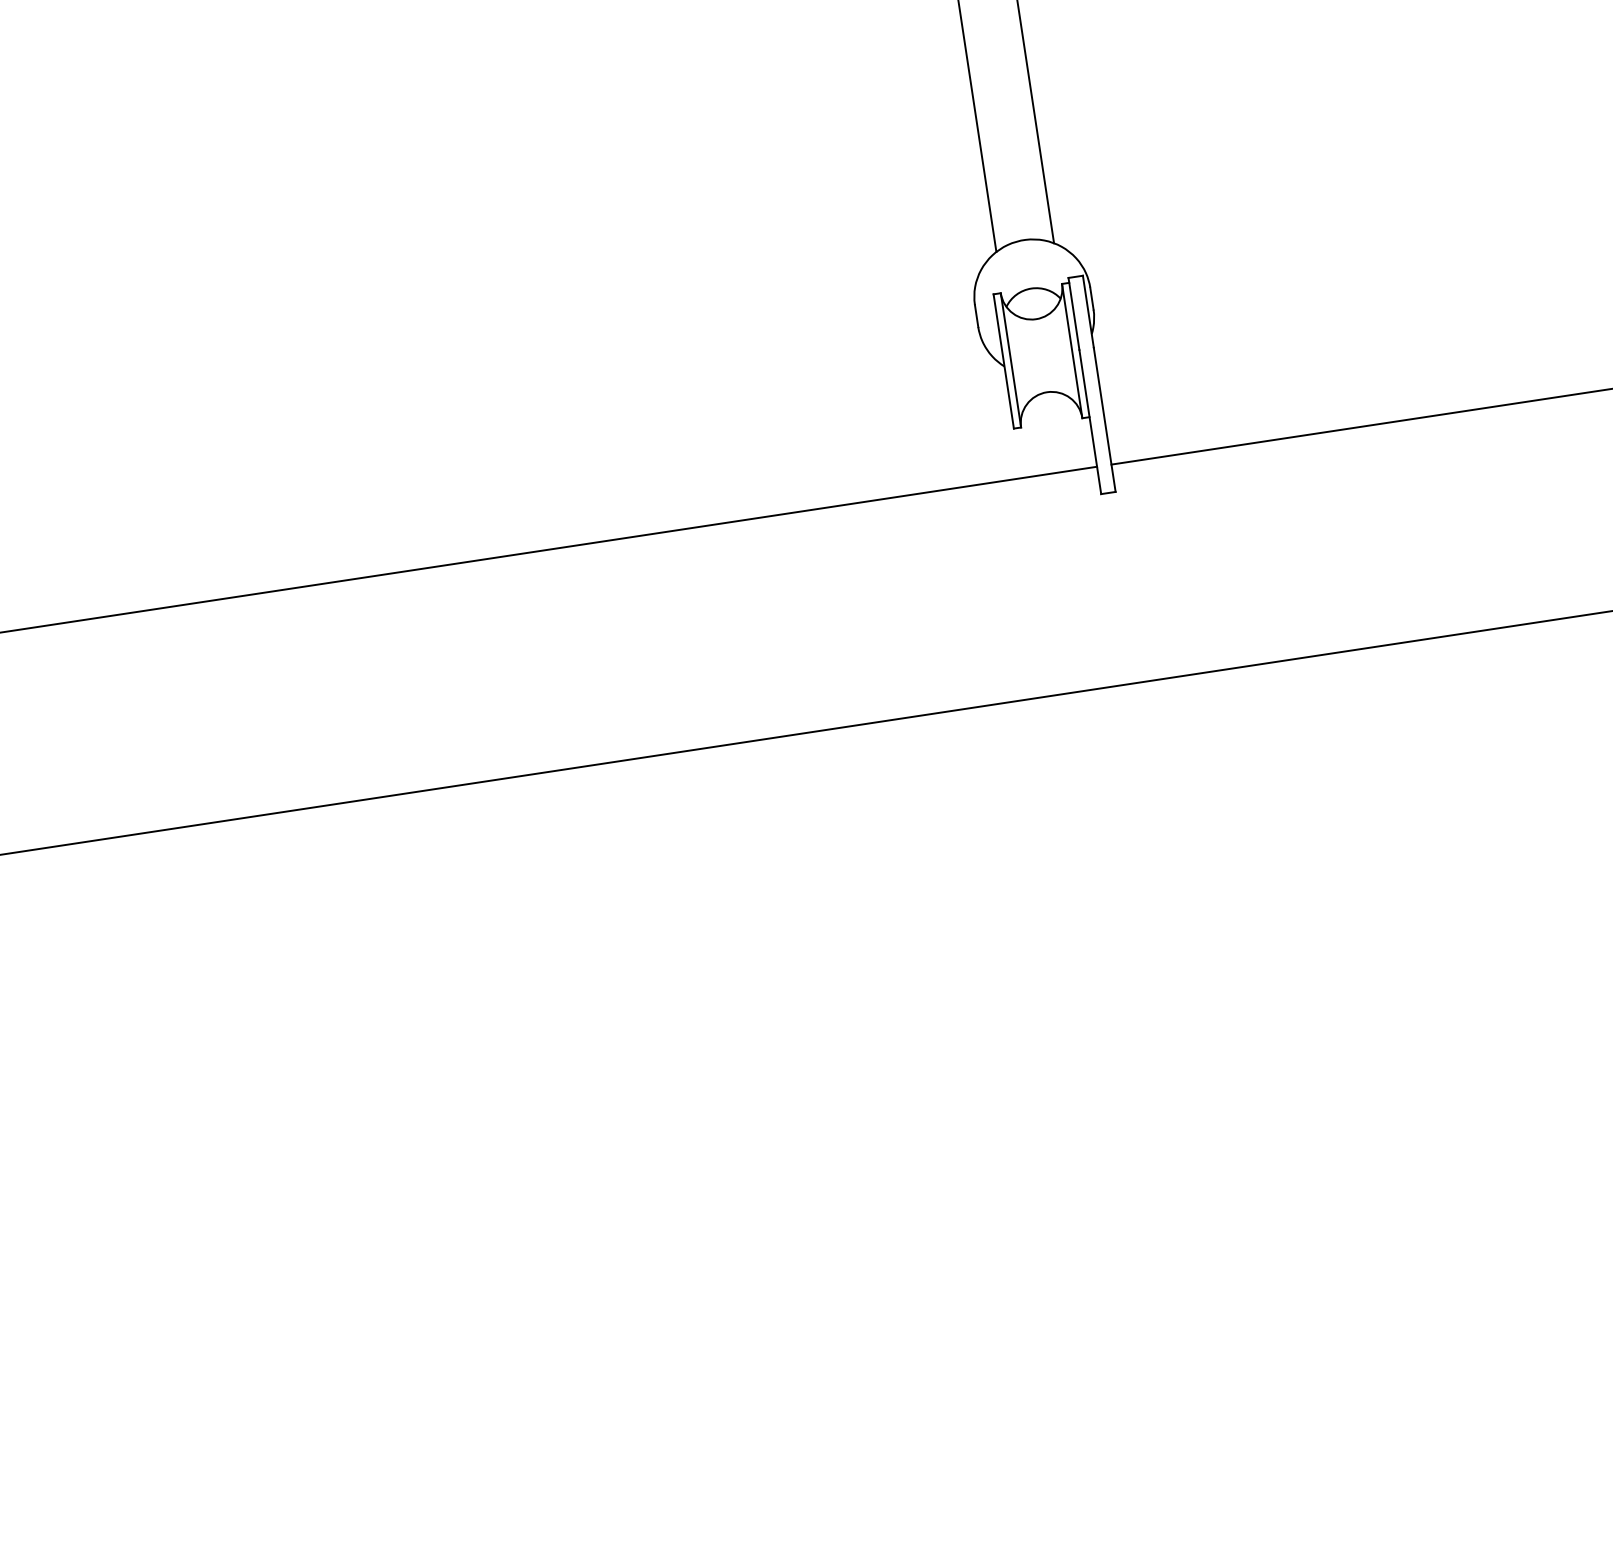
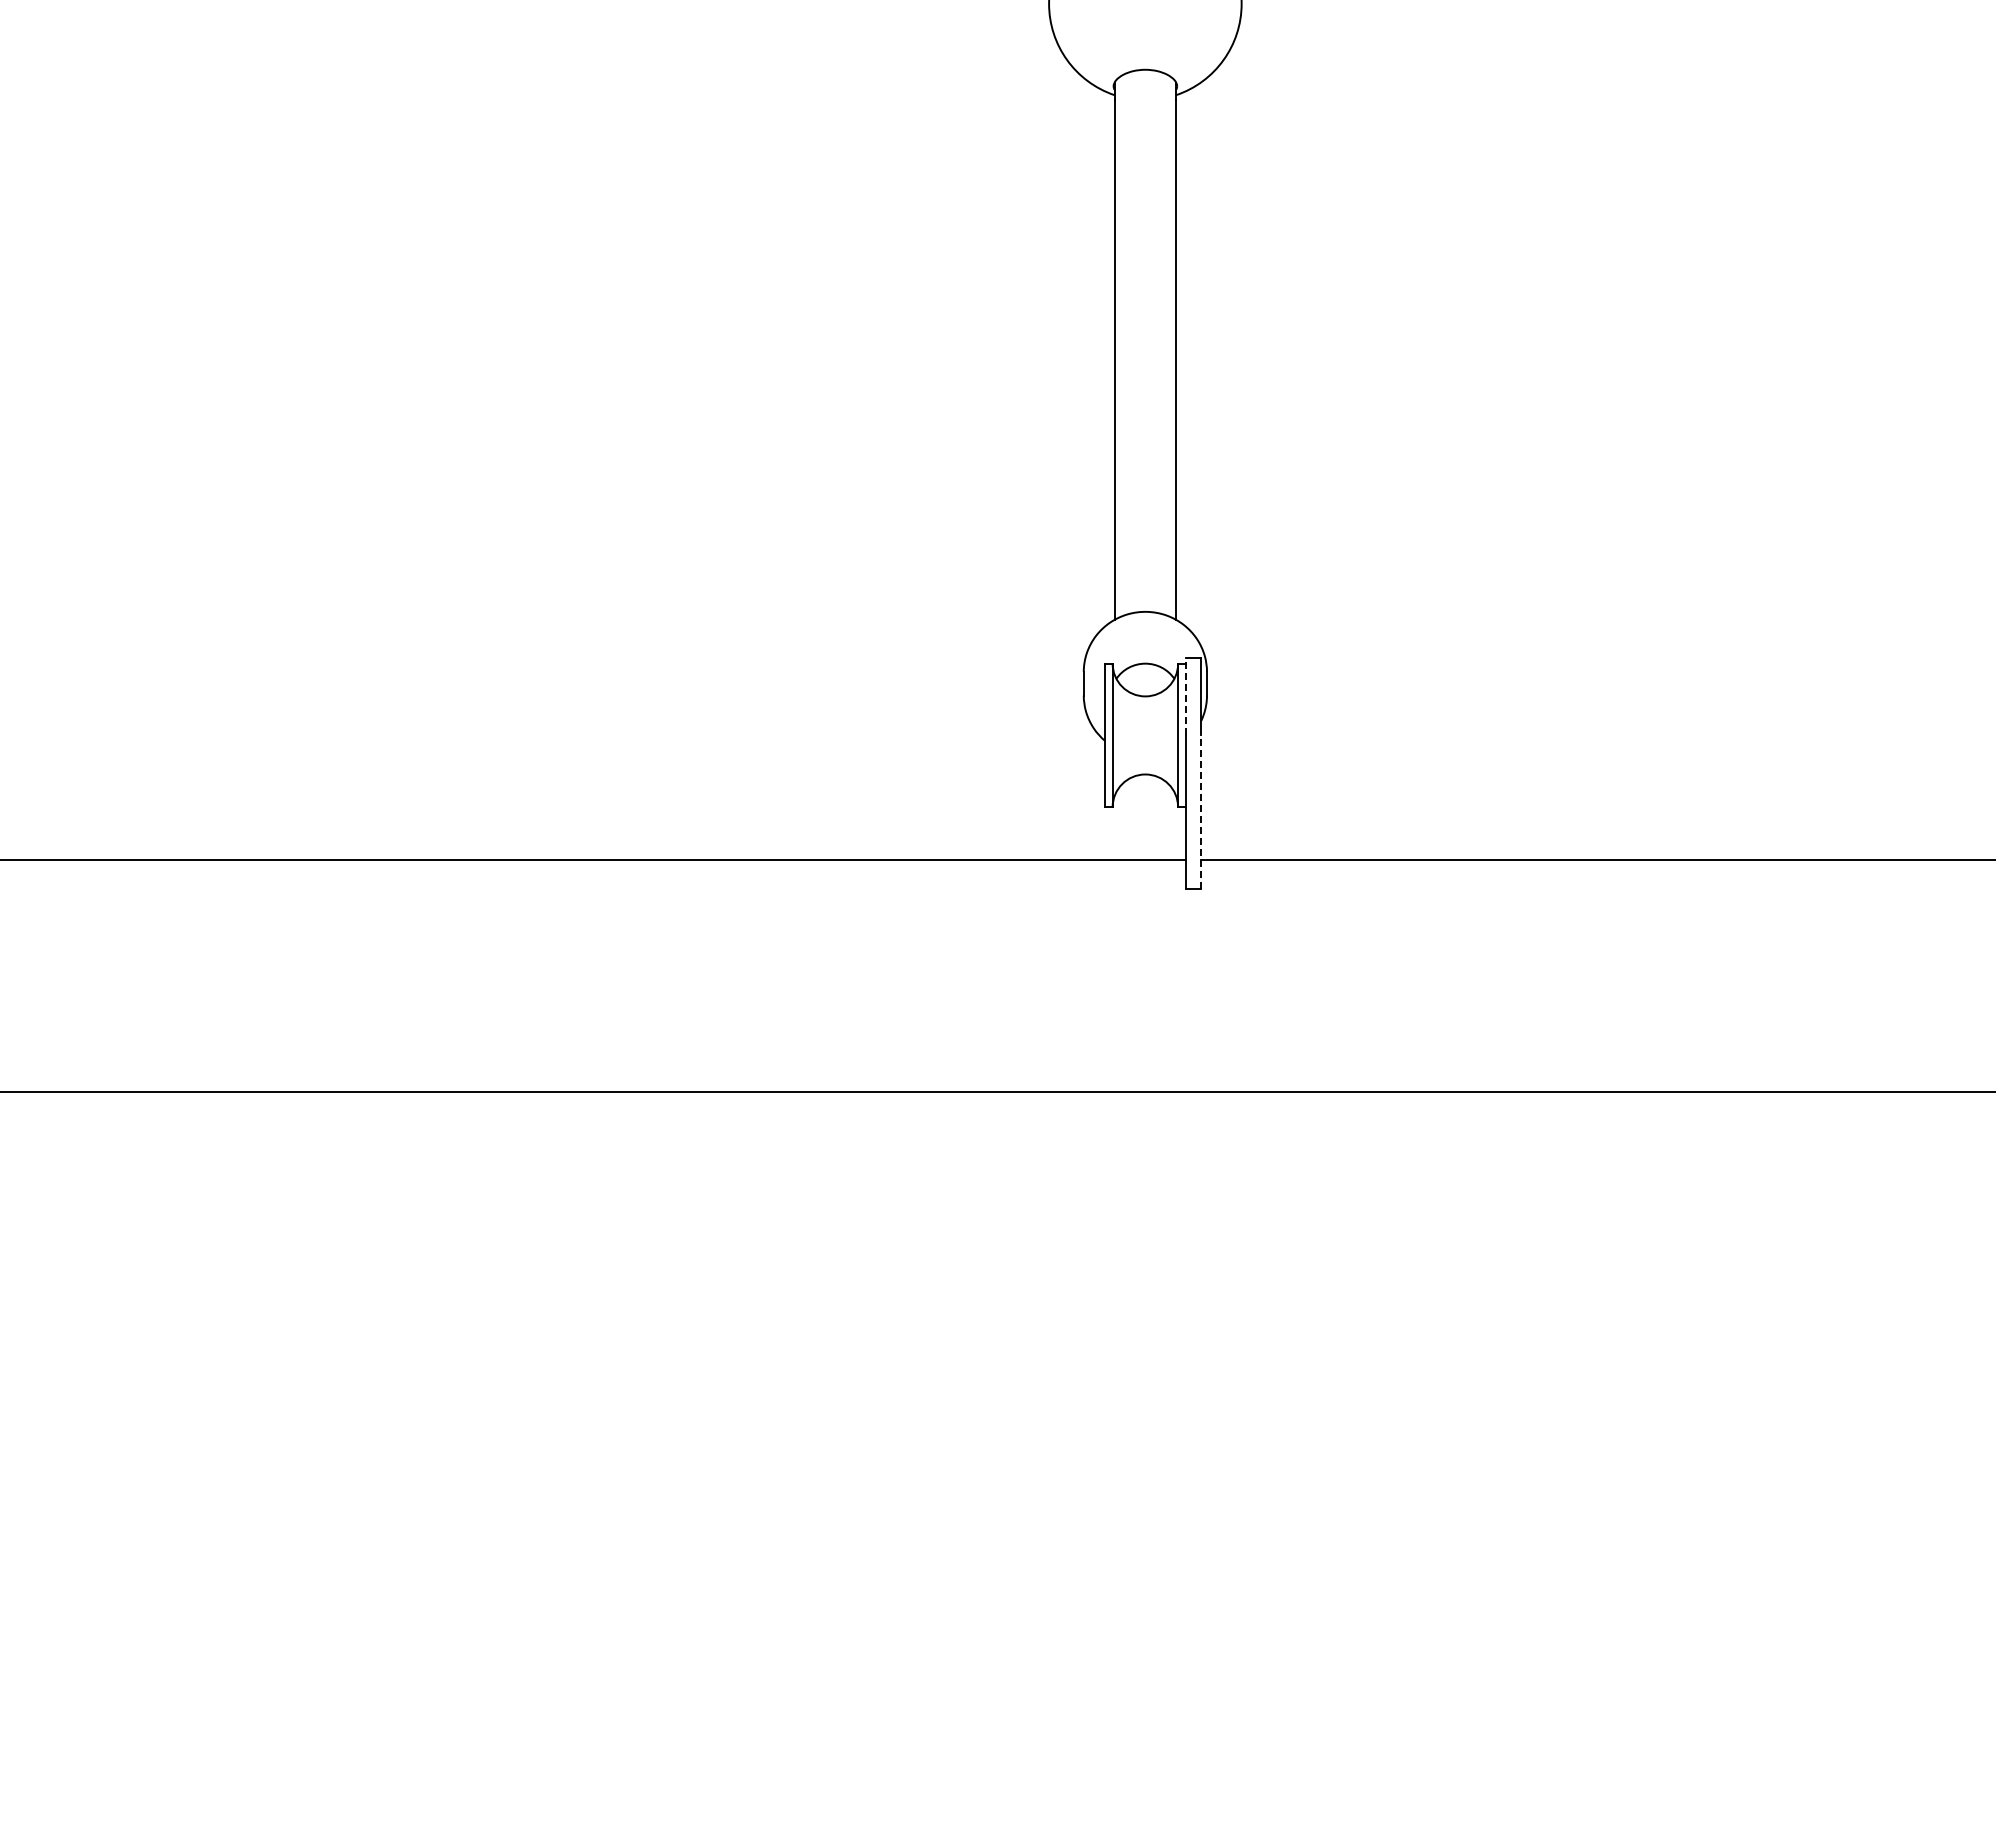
line: (1073, 313) -> (1185, 696), solid -> dashed
line: (1104, 418) -> (1201, 811), solid -> dashed

